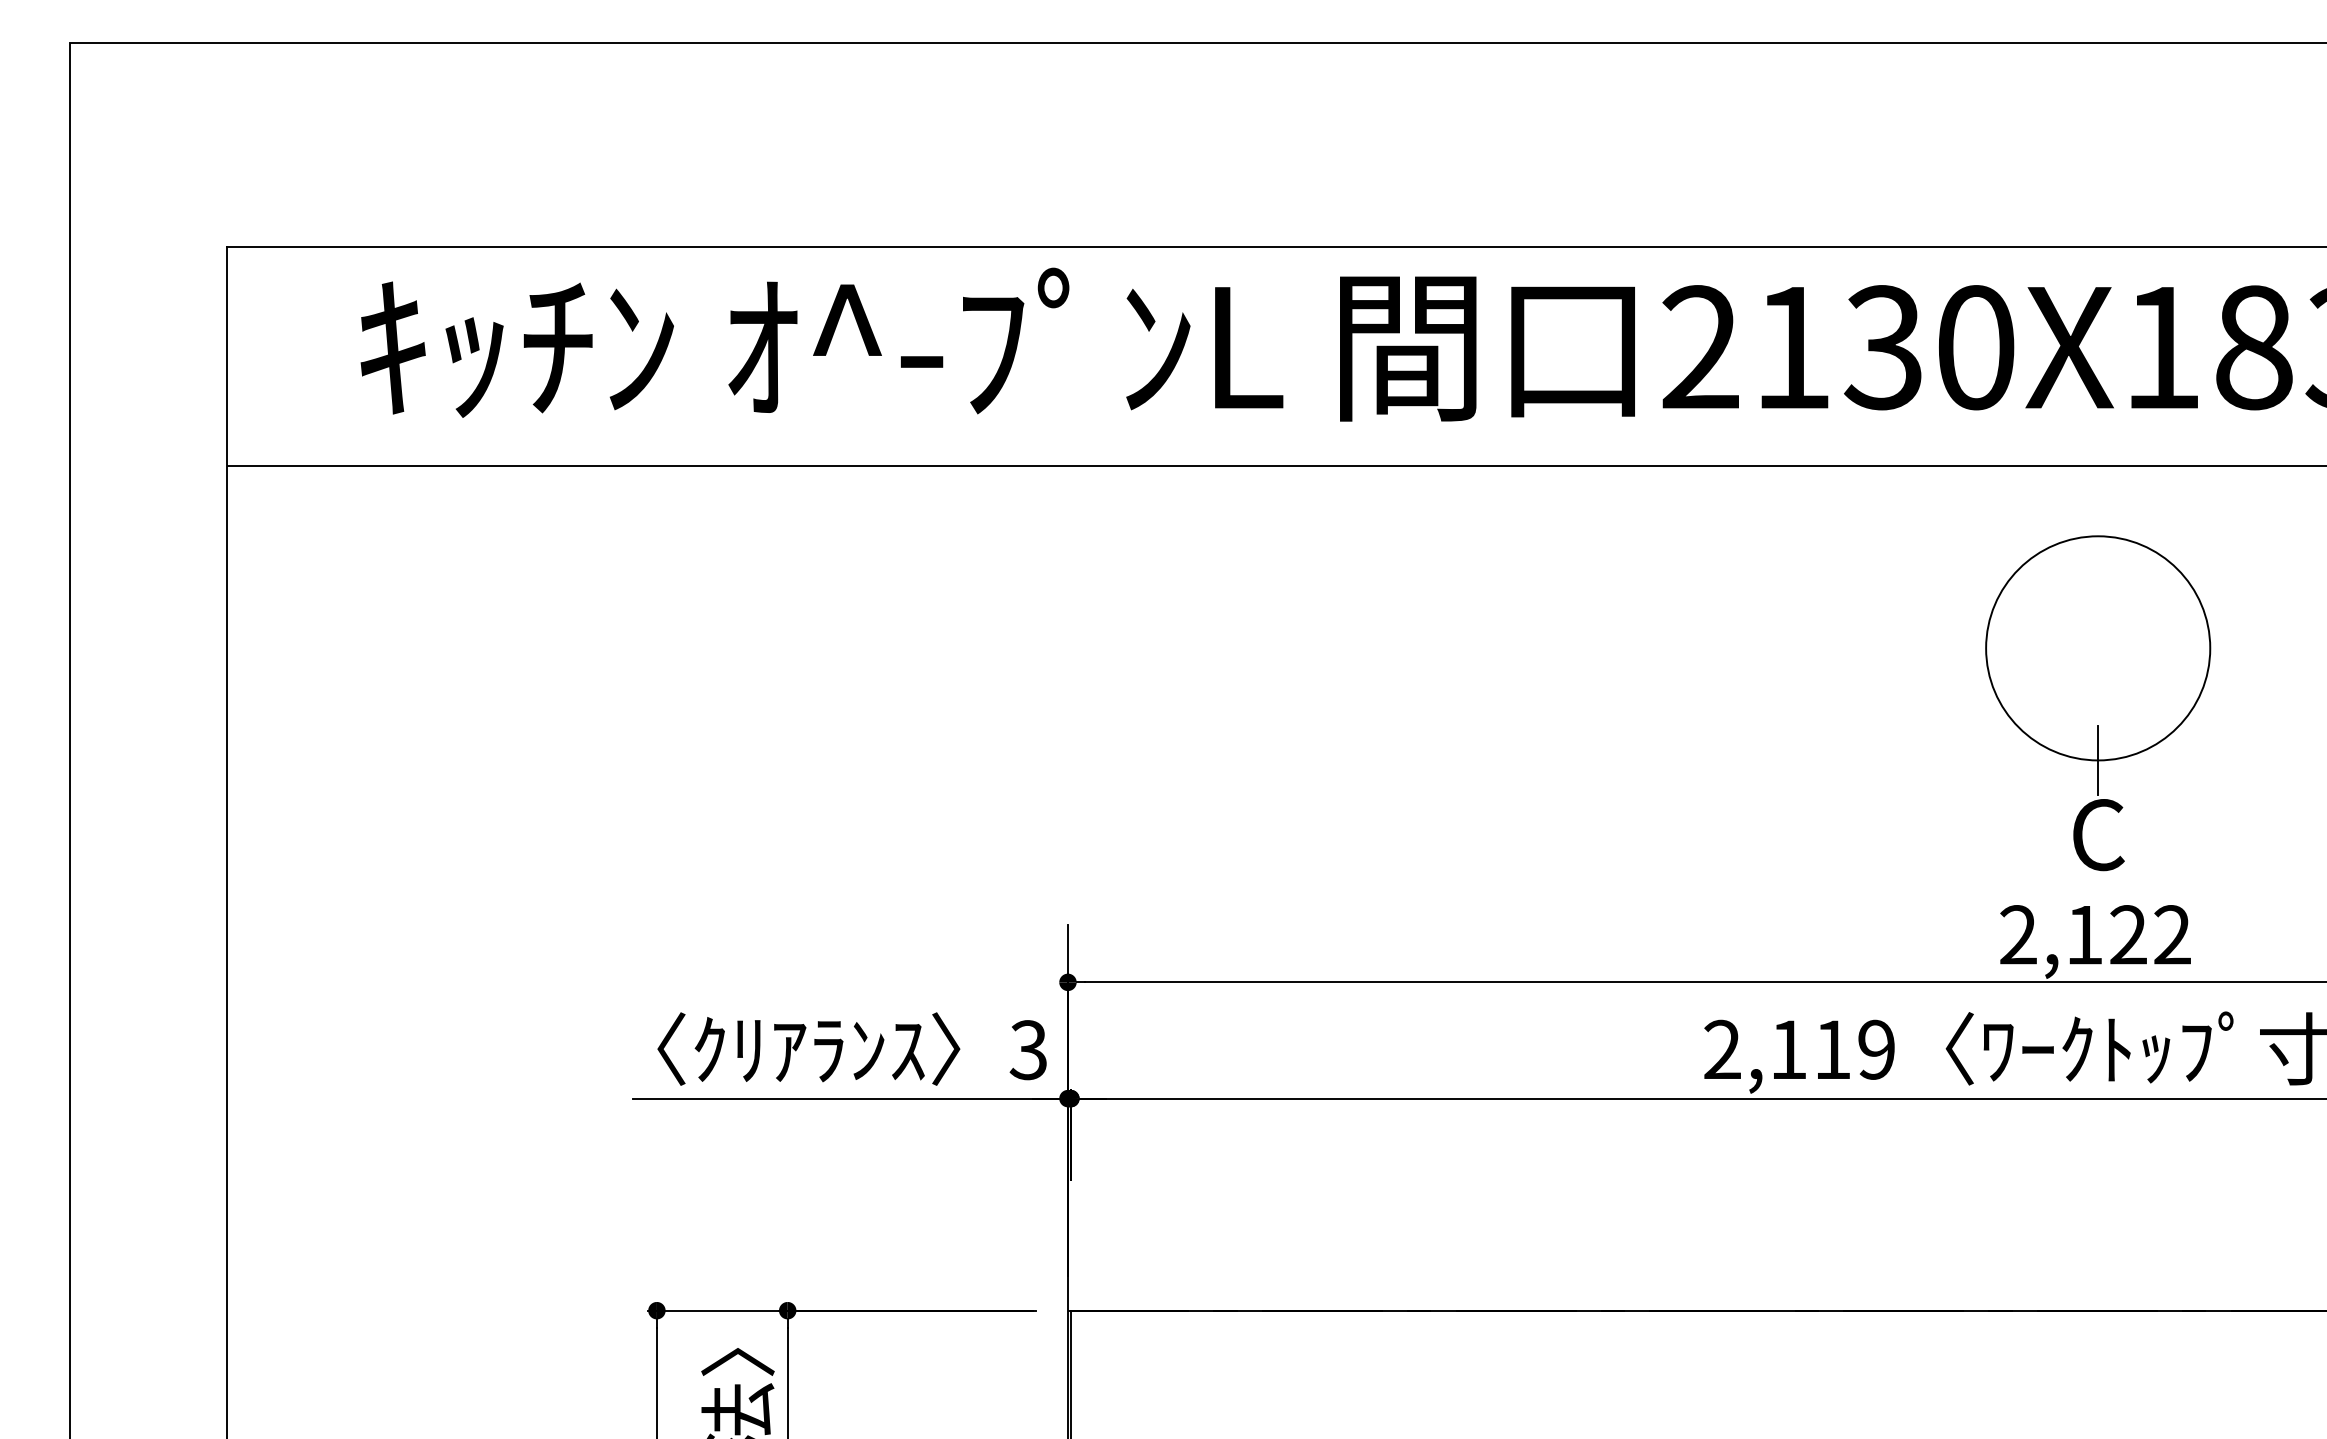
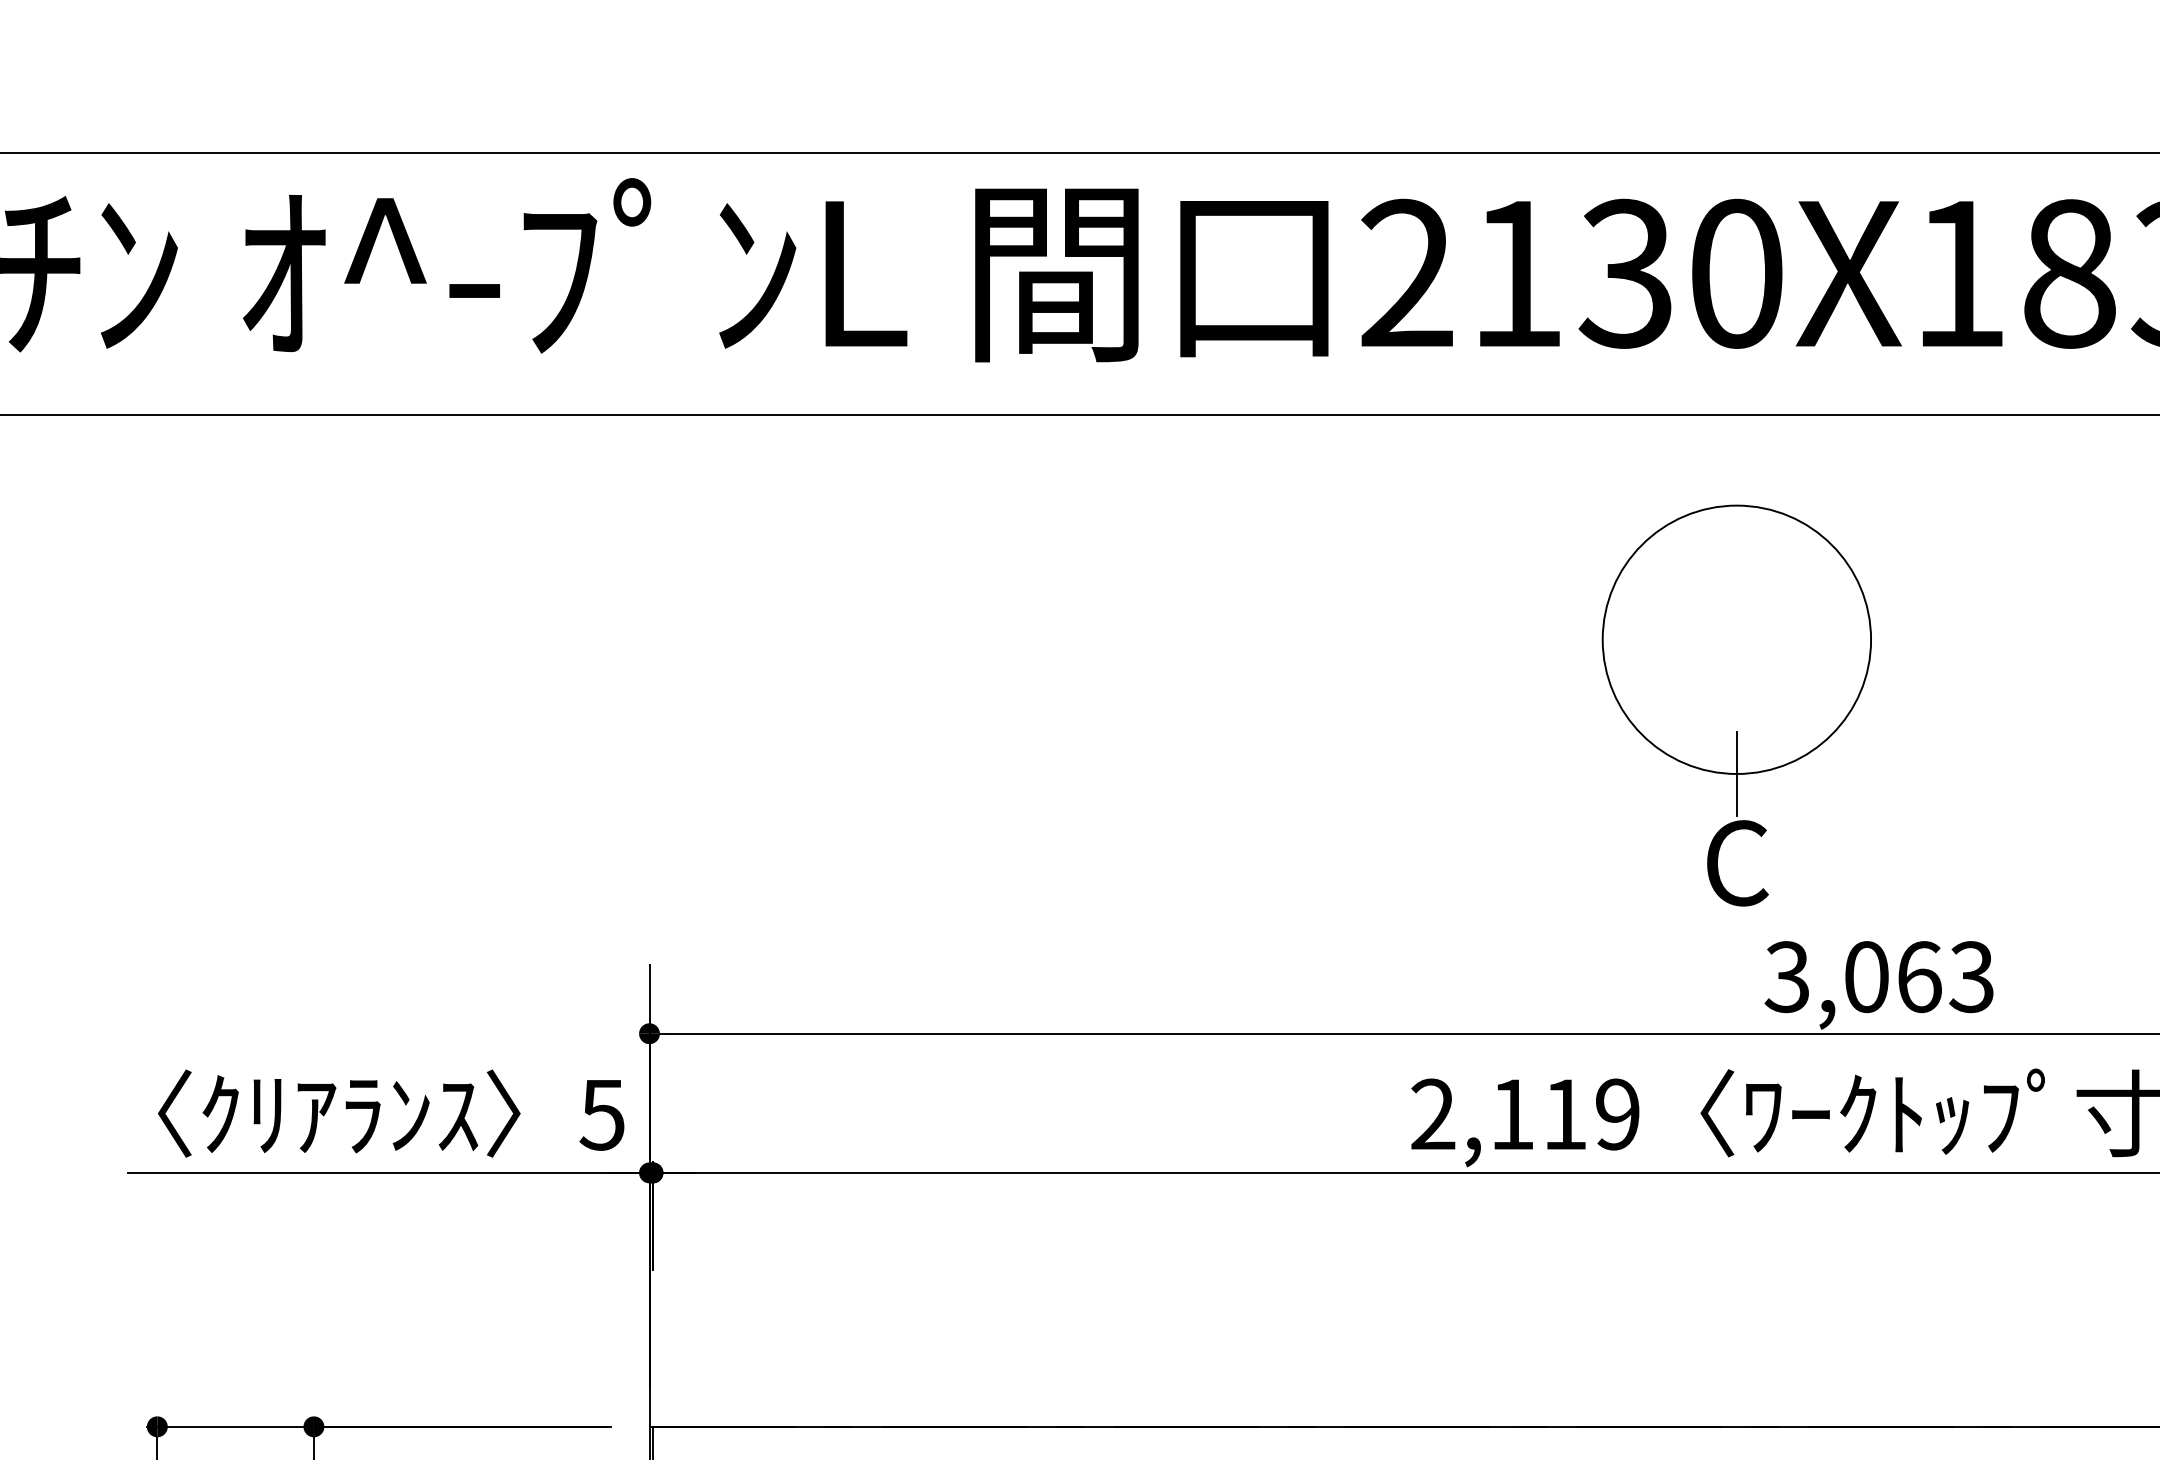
part: (2098, 703) -> (1737, 705), moved
text: (2094, 935) -> (1878, 977), 2,122 -> 3,063
text: (1027, 1049) -> (601, 1114), 3 -> 5

